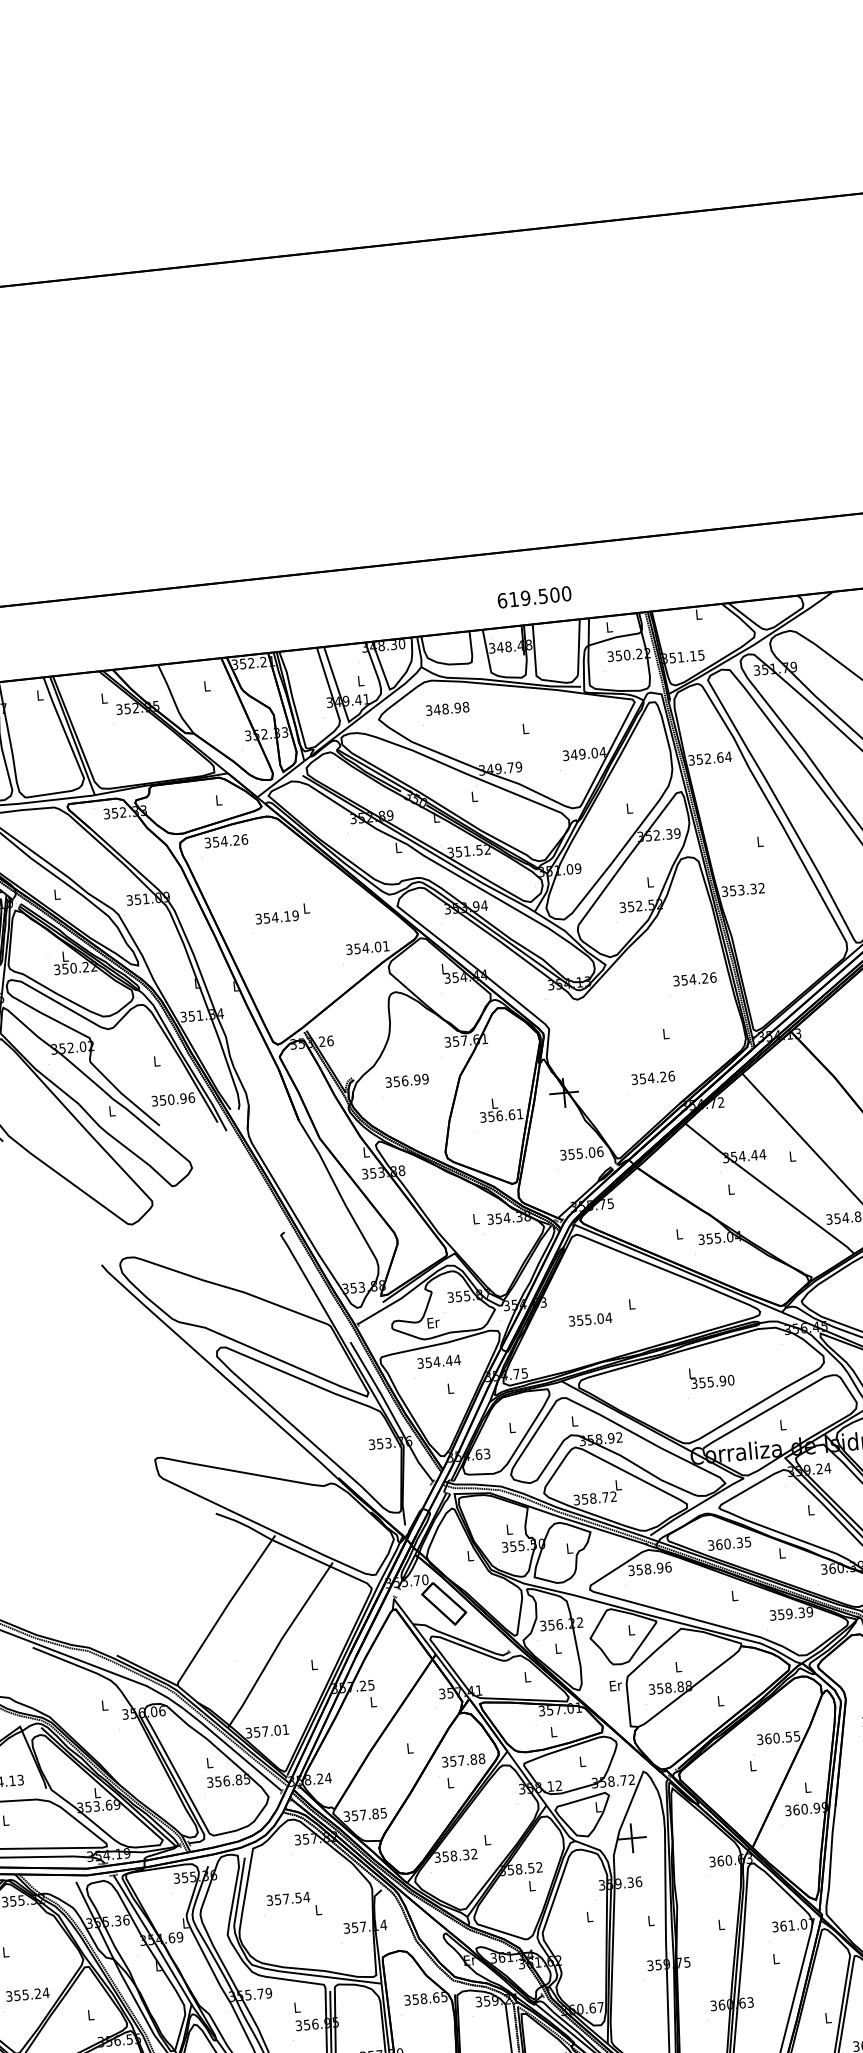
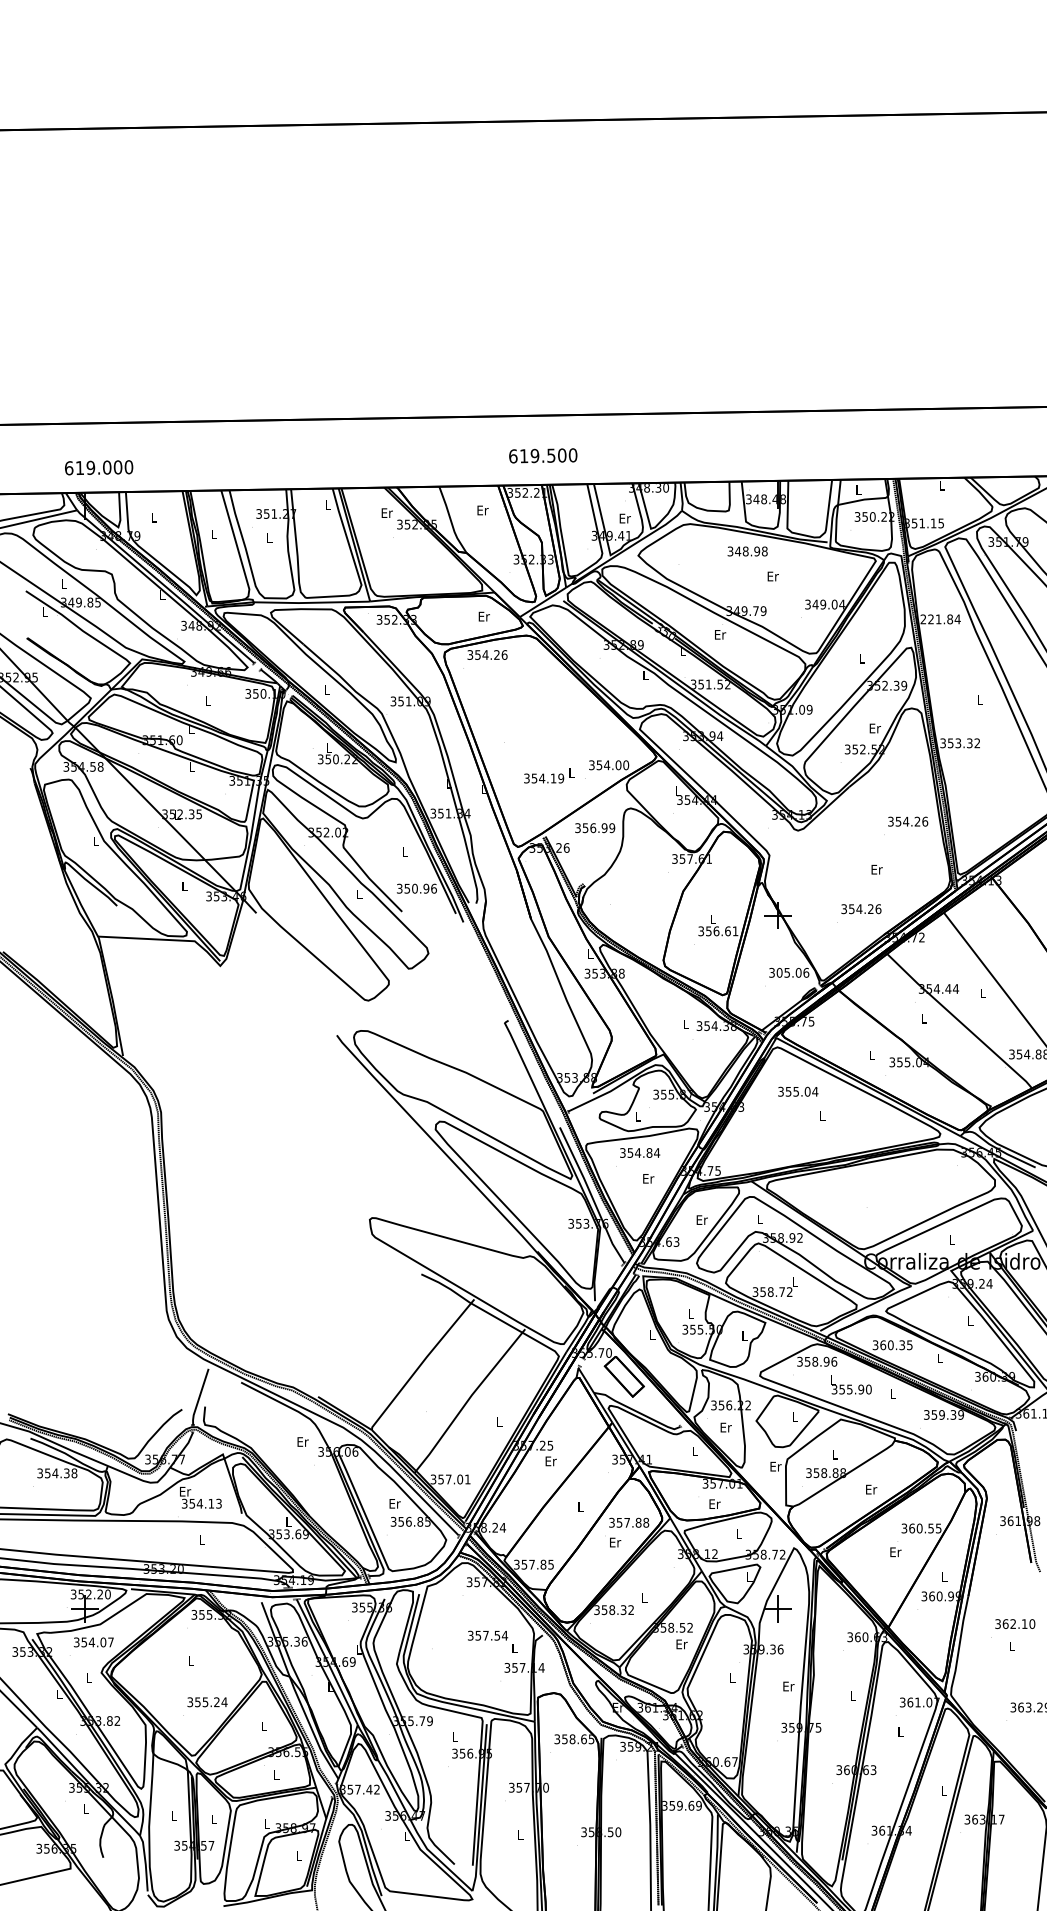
text: (534, 596) -> (543, 455), moved
text: (360, 681) -> (624, 518), L -> Er
text: (206, 686) -> (482, 510), L -> Er
text: (103, 697) -> (386, 512), L -> Er
text: (447, 708) -> (747, 551), moved
text: (525, 728) -> (772, 576), L -> Er
text: (705, 759) -> (936, 619), 352.64 -> 221.84
text: (474, 796) -> (720, 634), L -> Er
text: (218, 800) -> (483, 616), L -> Er
text: (649, 882) -> (874, 728), L -> Er
text: (282, 913) -> (549, 775), moved
text: (386, 946) -> (626, 765), 354.01 -> 354.00
text: (665, 1033) -> (876, 869), L -> Er
text: (407, 1081) -> (595, 828), moved
text: (571, 1154) -> (779, 972), 355.06 -> 305.06
text: (590, 1319) -> (798, 1091), moved
text: (432, 1322) -> (637, 1116), Er -> L
text: (449, 1360) -> (649, 1152), 354.44 -> 354.84
text: (711, 1376) -> (851, 1384), moved
text: (450, 1388) -> (648, 1178), L -> Er
text: (511, 1427) -> (701, 1219), L -> Er
text: (557, 1648) -> (725, 1427), L -> Er
text: (720, 1700) -> (871, 1489), L -> Er
text: (373, 1702) -> (550, 1461), L -> Er
text: (104, 1705) -> (302, 1441), L -> Er
text: (553, 1731) -> (714, 1503), L -> Er
text: (209, 1762) -> (394, 1503), L -> Er
text: (752, 1766) -> (895, 1552), L -> Er
text: (450, 1782) -> (615, 1542), L -> Er
text: (531, 1886) -> (681, 1644), L -> Er
text: (293, 1904) -> (492, 1641), moved
text: (650, 1920) -> (788, 1686), L -> Er

